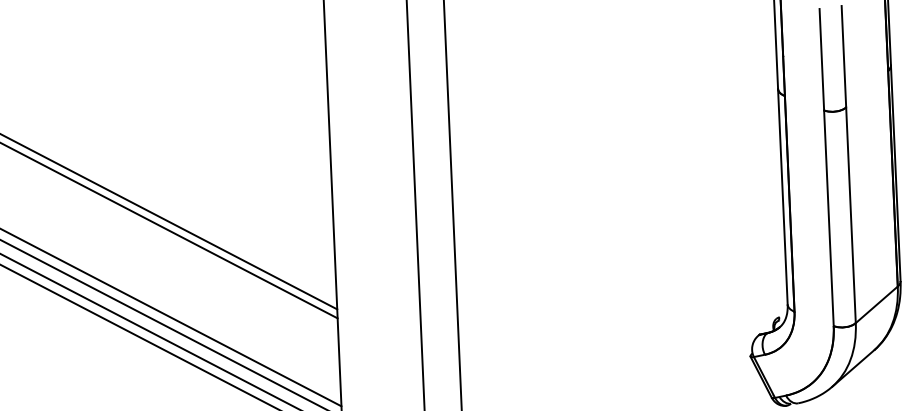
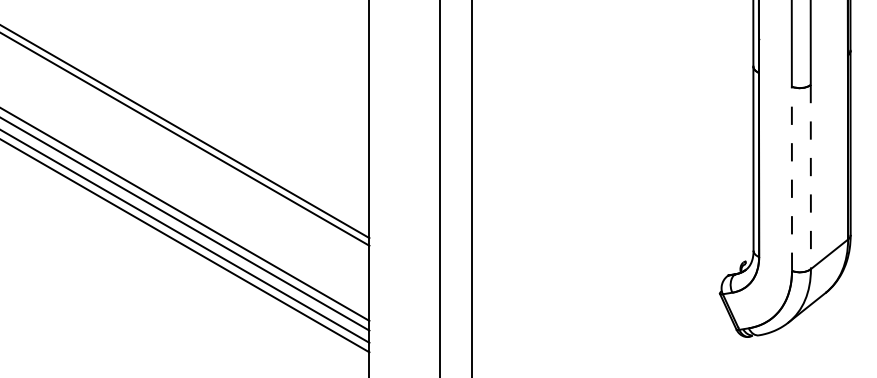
line: (850, 215) -> (810, 177), solid -> dashed
line: (828, 217) -> (791, 178), solid -> dashed

